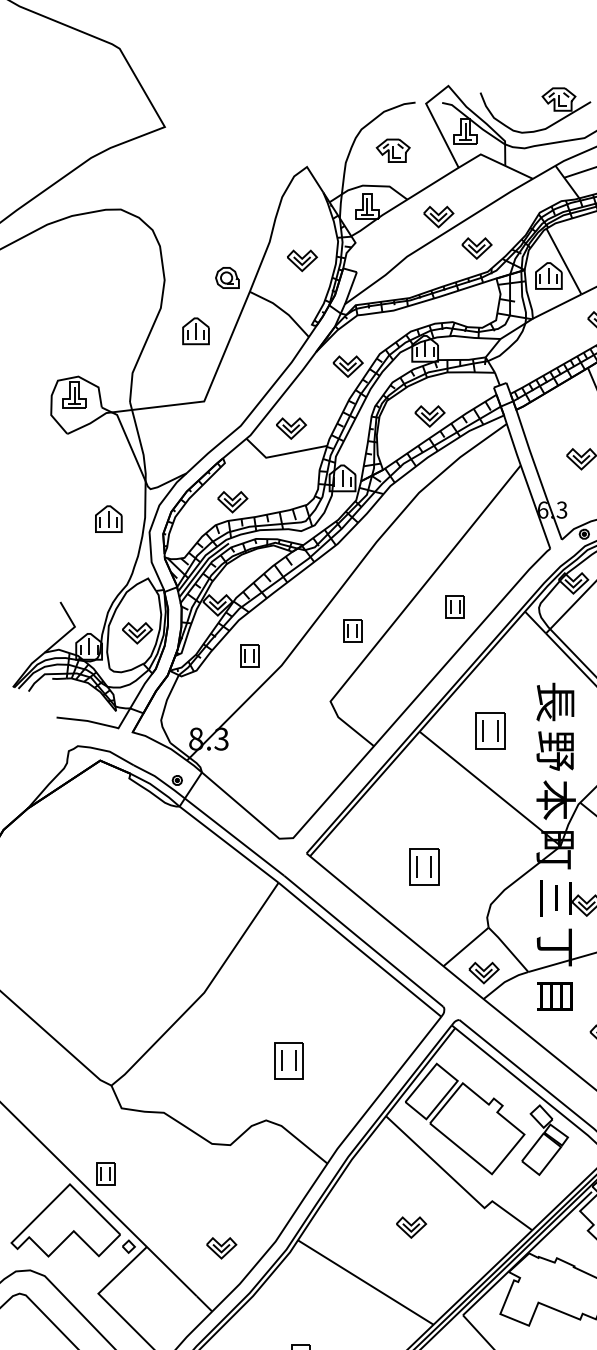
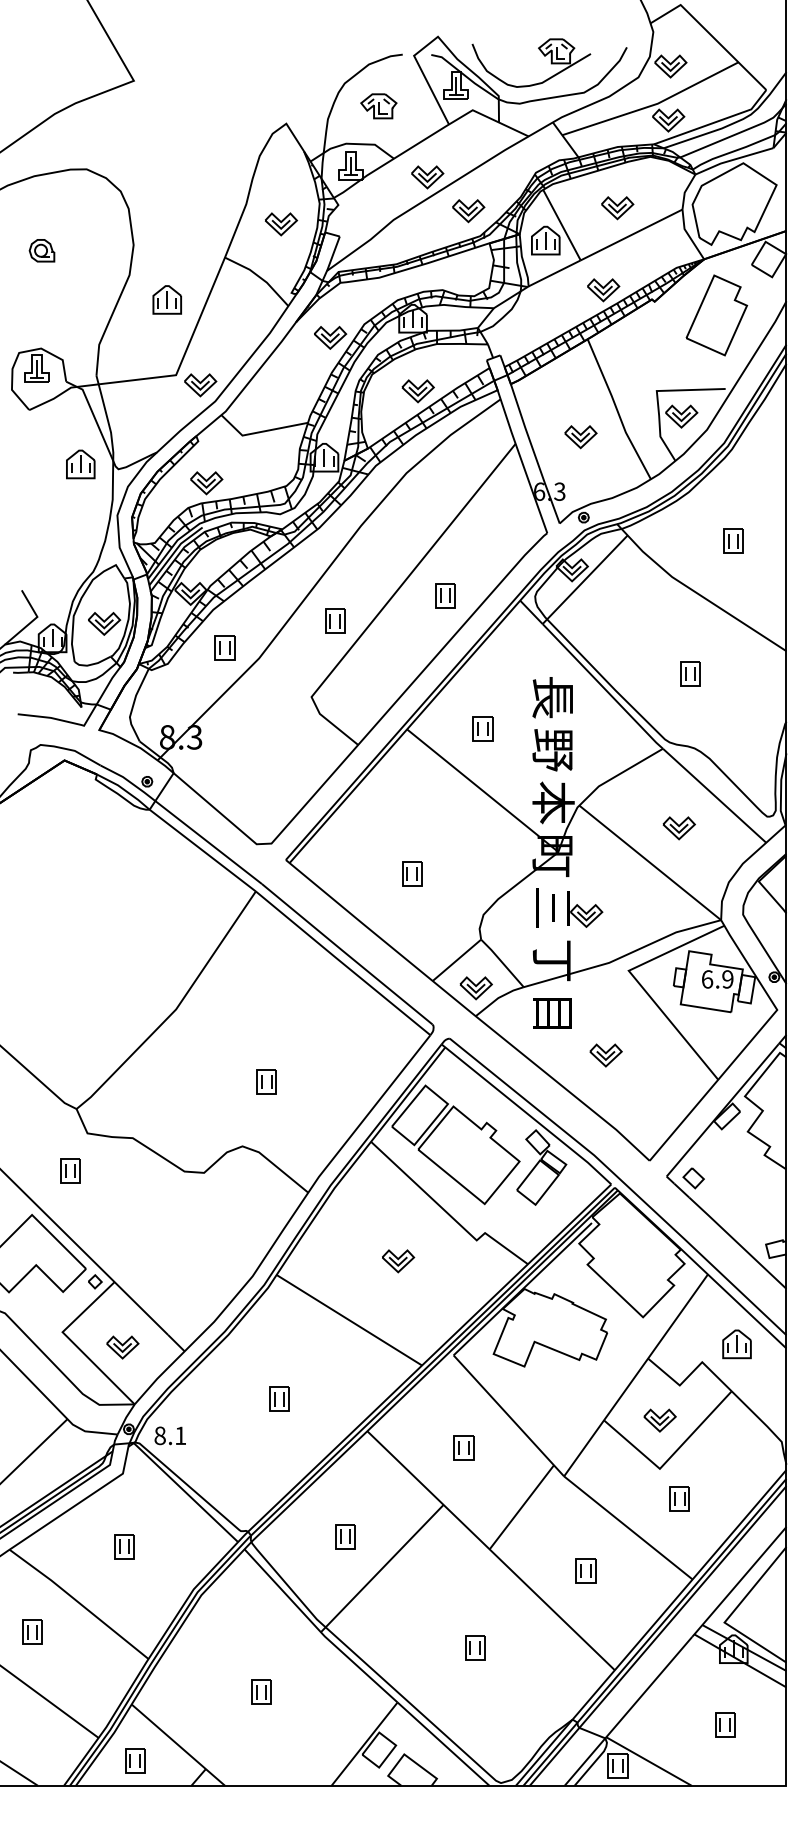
part: (226, 277) -> (41, 250), moved
part: (291, 428) -> (200, 385), moved
part: (108, 519) -> (80, 464), moved
part: (489, 730) -> (482, 728), size x0.62
part: (424, 866) -> (412, 873), size x0.62
part: (288, 1059) -> (266, 1081), size x0.62
part: (105, 1173) -> (70, 1170), moved
part: (221, 1248) -> (122, 1347), moved

